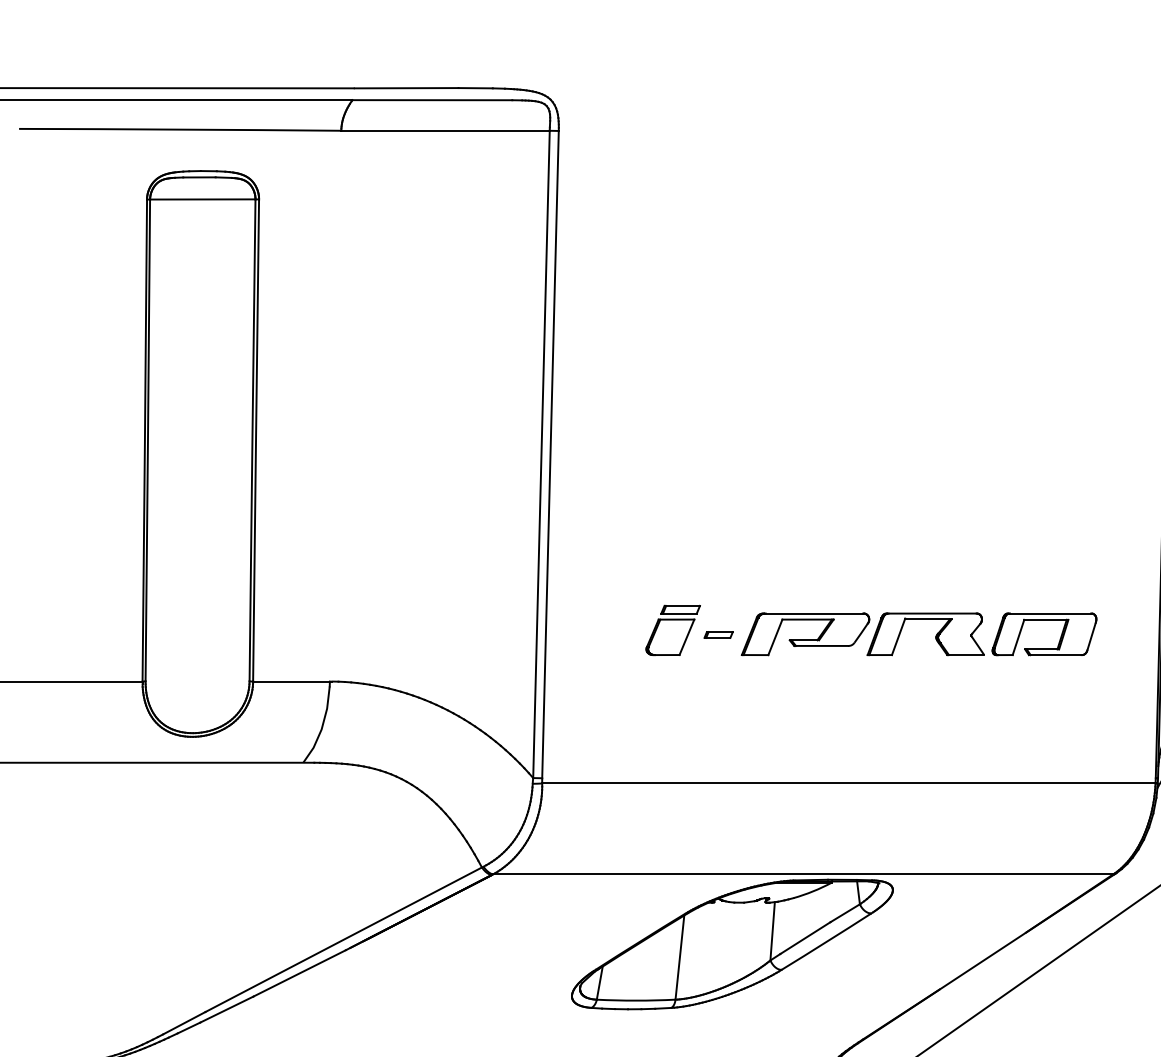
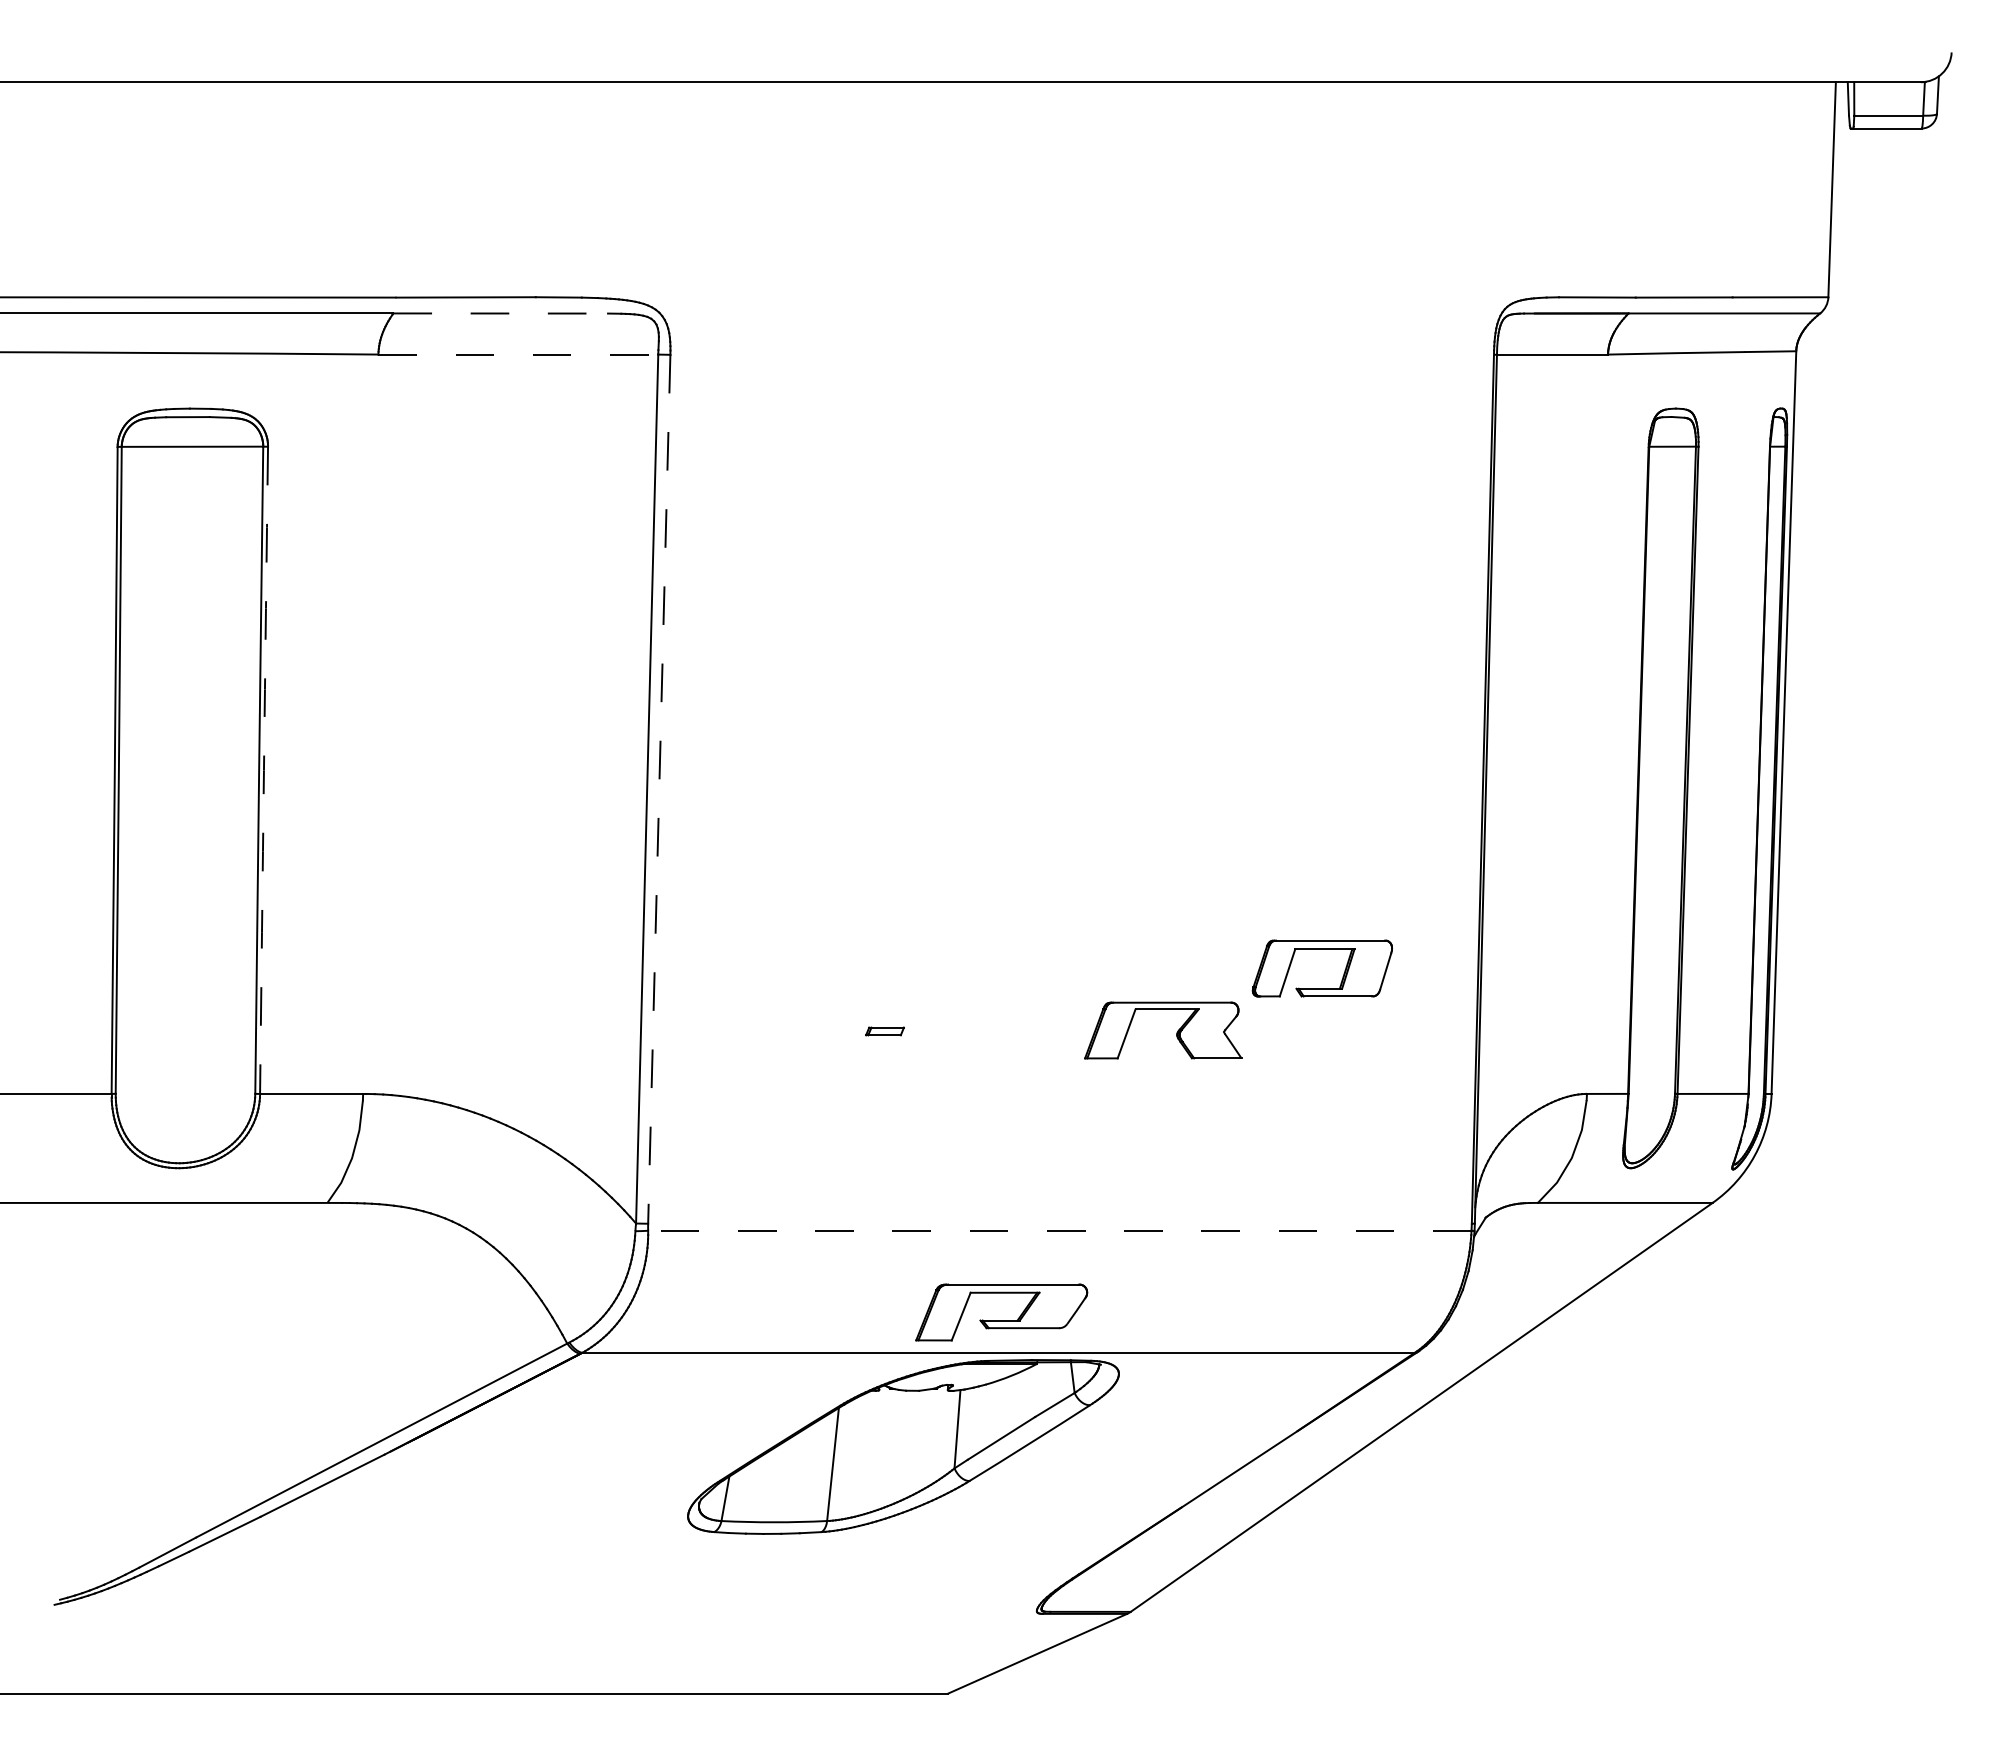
line: (432, 100) -> (501, 313), solid -> dashed
line: (445, 130) -> (518, 354), solid -> dashed
arc: (255, 440) -> (263, 770), solid -> dashed
line: (550, 454) -> (659, 789), solid -> dashed
part: (1043, 620) -> (1321, 949), moved
part: (672, 630) -> (823, 1025), removed
part: (805, 640) -> (1001, 1320), moved
line: (848, 783) -> (1059, 1230), solid -> dashed

